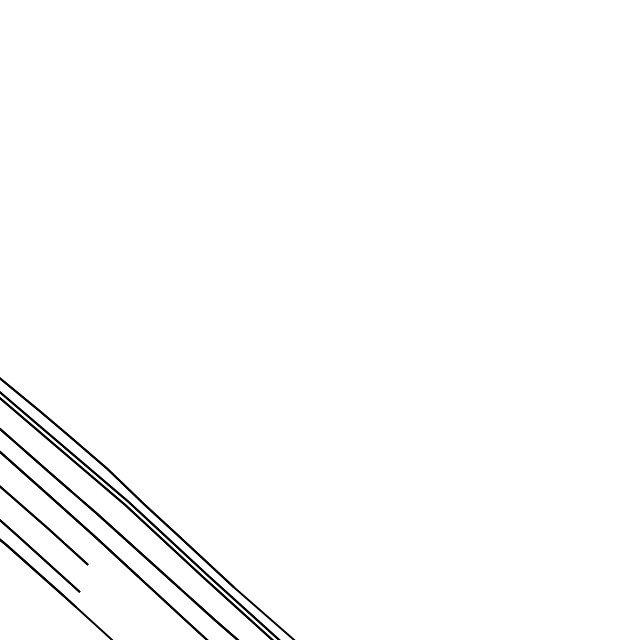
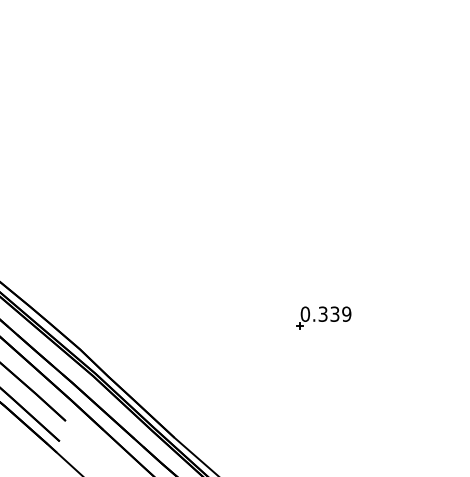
part: (434, 426) -> (324, 317), added

